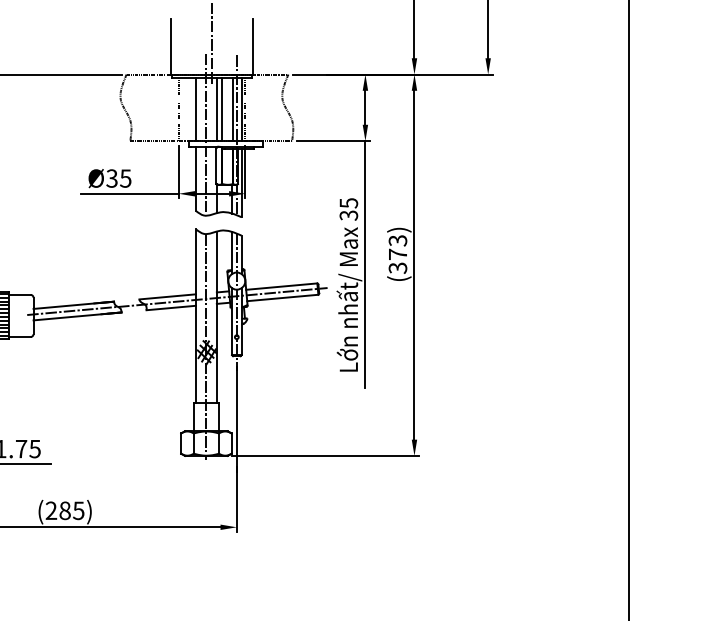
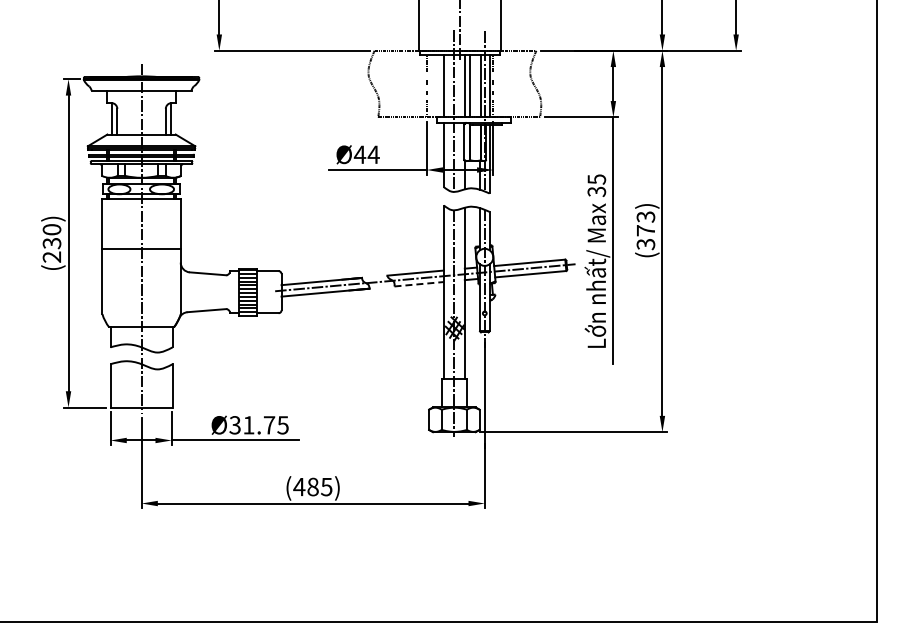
text: (118, 178) -> (366, 154), Ø35 -> Ø44
line: (171, 308) -> (419, 284), solid -> dashed
text: (51, 510) -> (299, 486), (285) -> (485)

